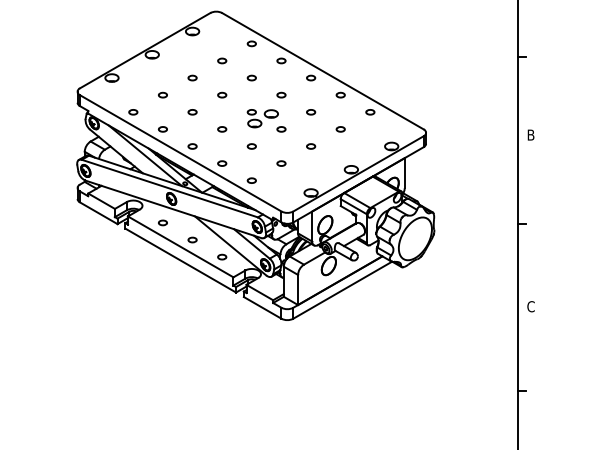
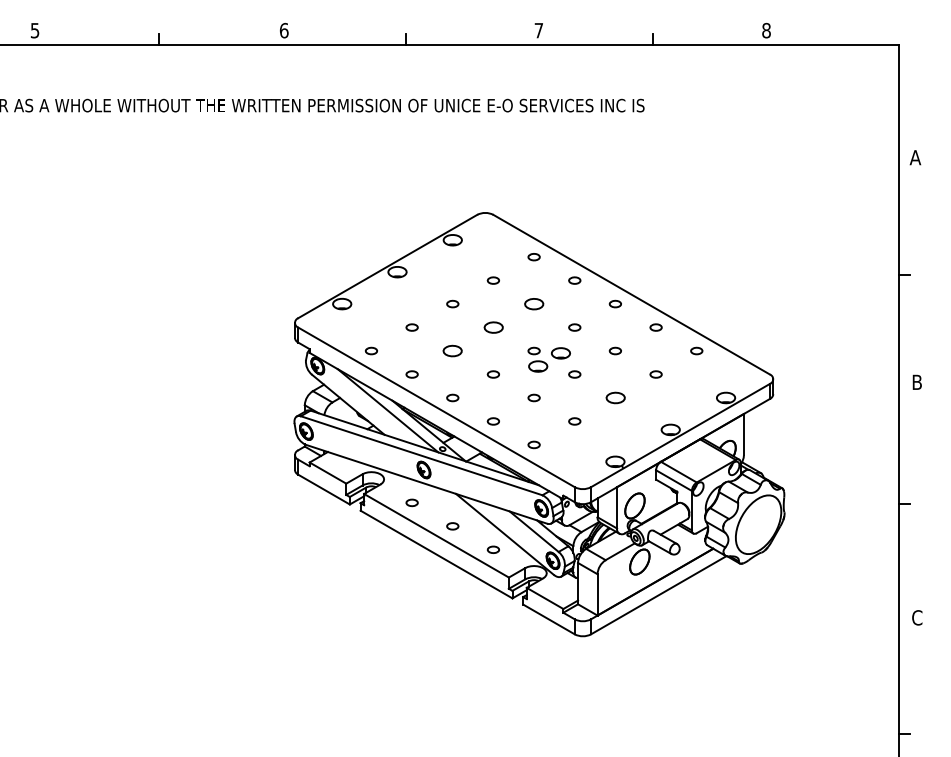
part: (251, 77) -> (533, 303), size x1.6
part: (221, 95) -> (492, 327), size x1.6
part: (192, 111) -> (452, 350), size x1.6
part: (310, 146) -> (614, 397), size x1.6

